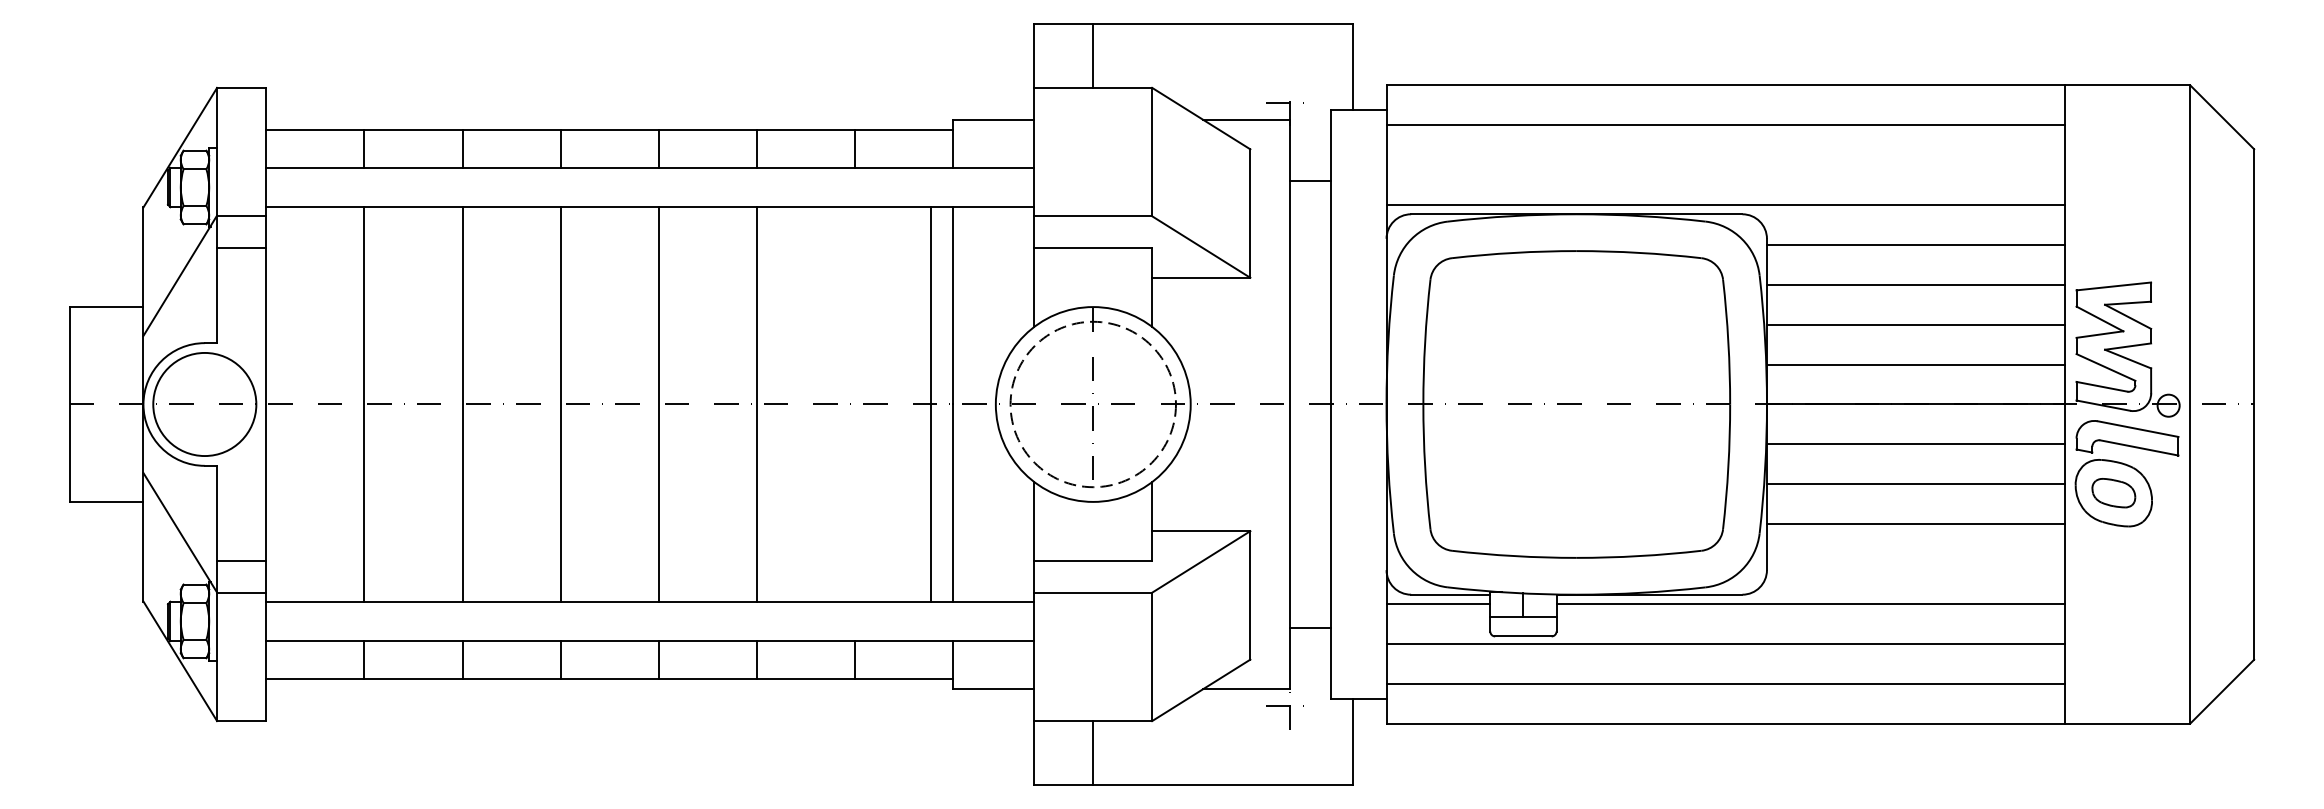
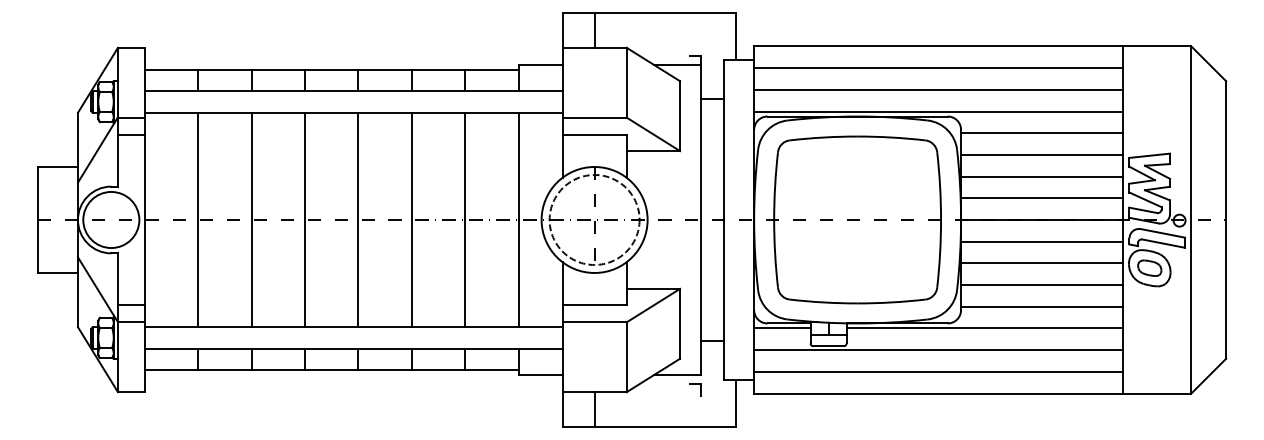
line: (1725, 164) -> (938, 89), added
line: (931, 403) -> (465, 219), moved
line: (1916, 563) -> (1042, 306), added

